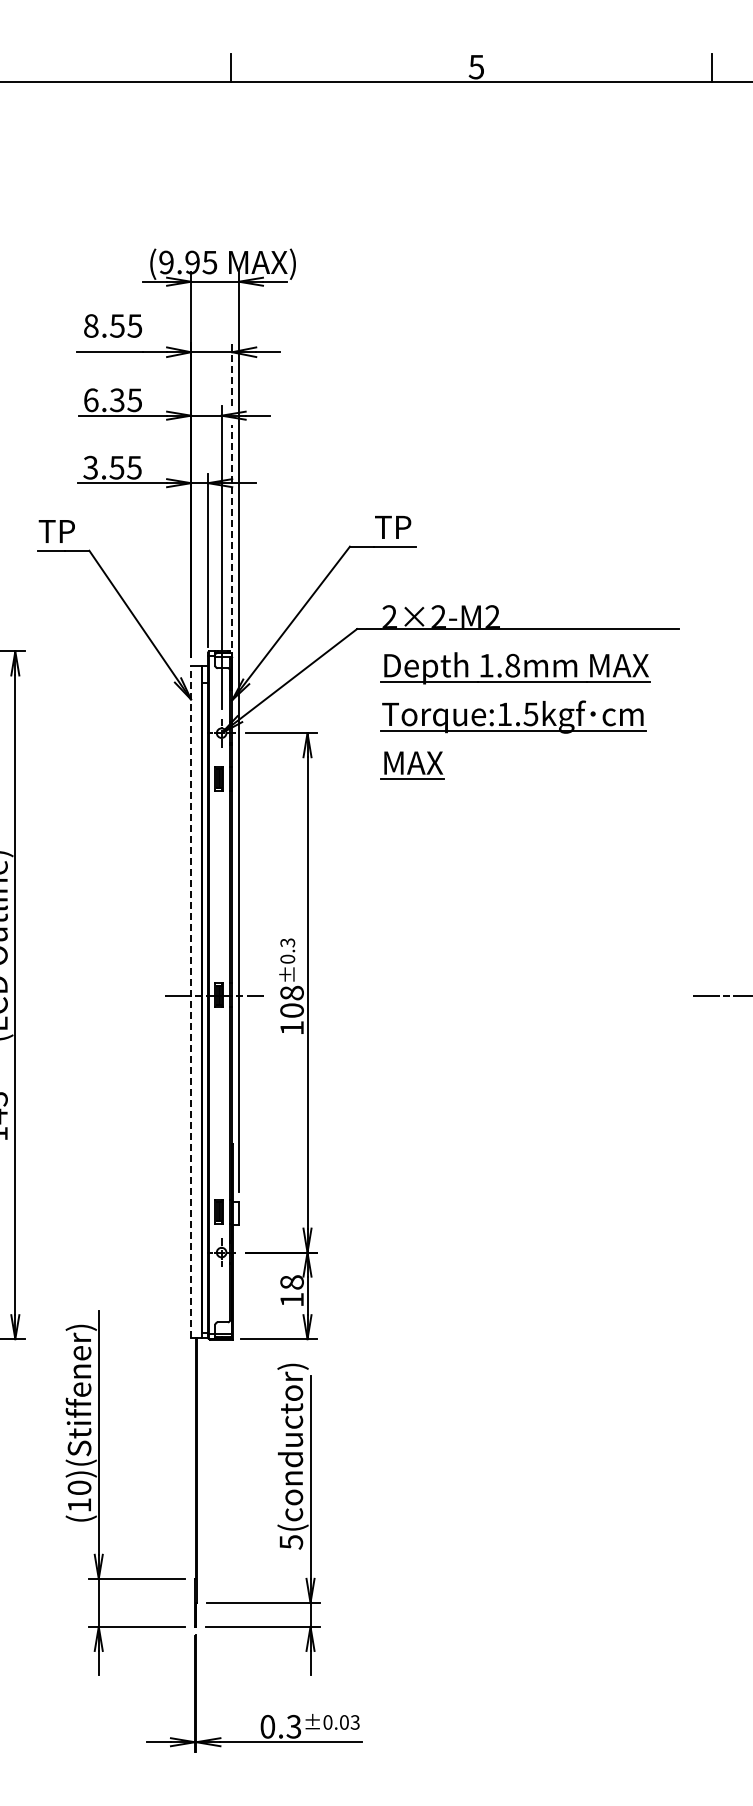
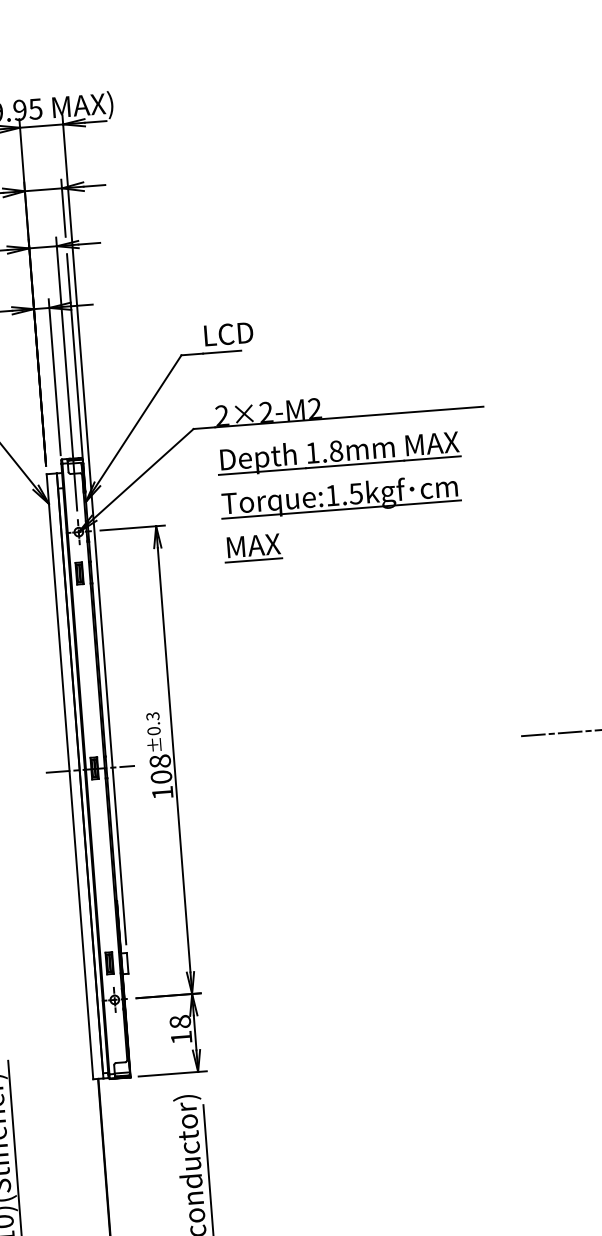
line: (232, 374) -> (63, 208), dashed -> solid
text: (402, 527) -> (227, 334), TP -> LCD
line: (232, 552) -> (76, 368), dashed -> solid
line: (191, 1002) -> (70, 776), dashed -> solid

